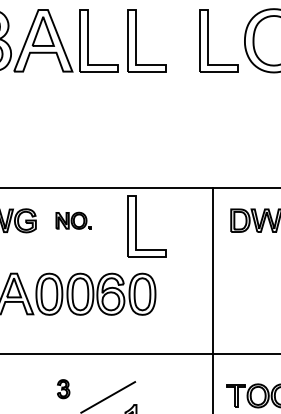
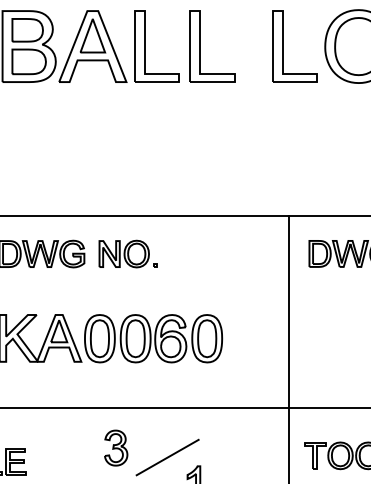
part: (73, 220) -> (127, 253), size x1.43
part: (136, 226) -> (200, 260), removed
part: (63, 388) -> (116, 447), size x1.67

